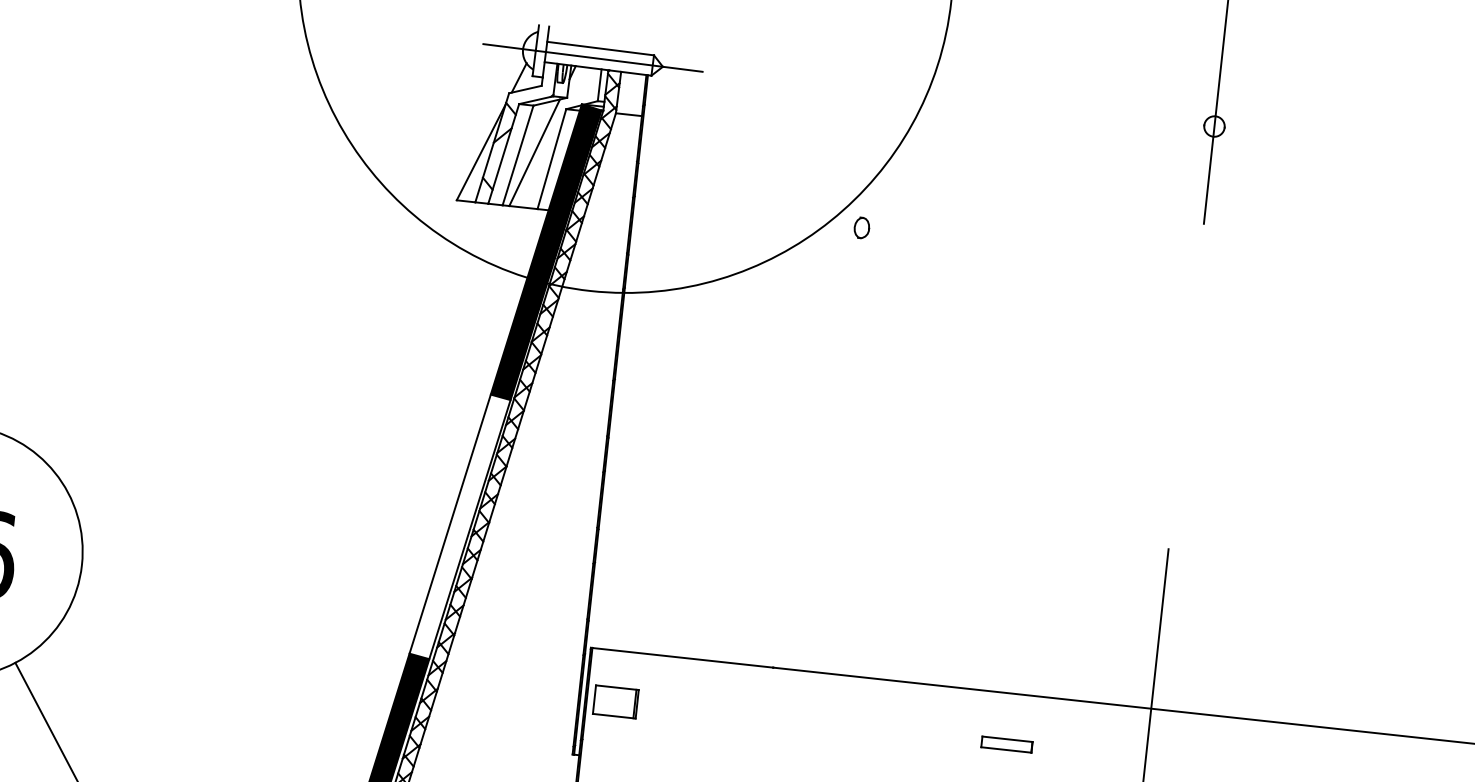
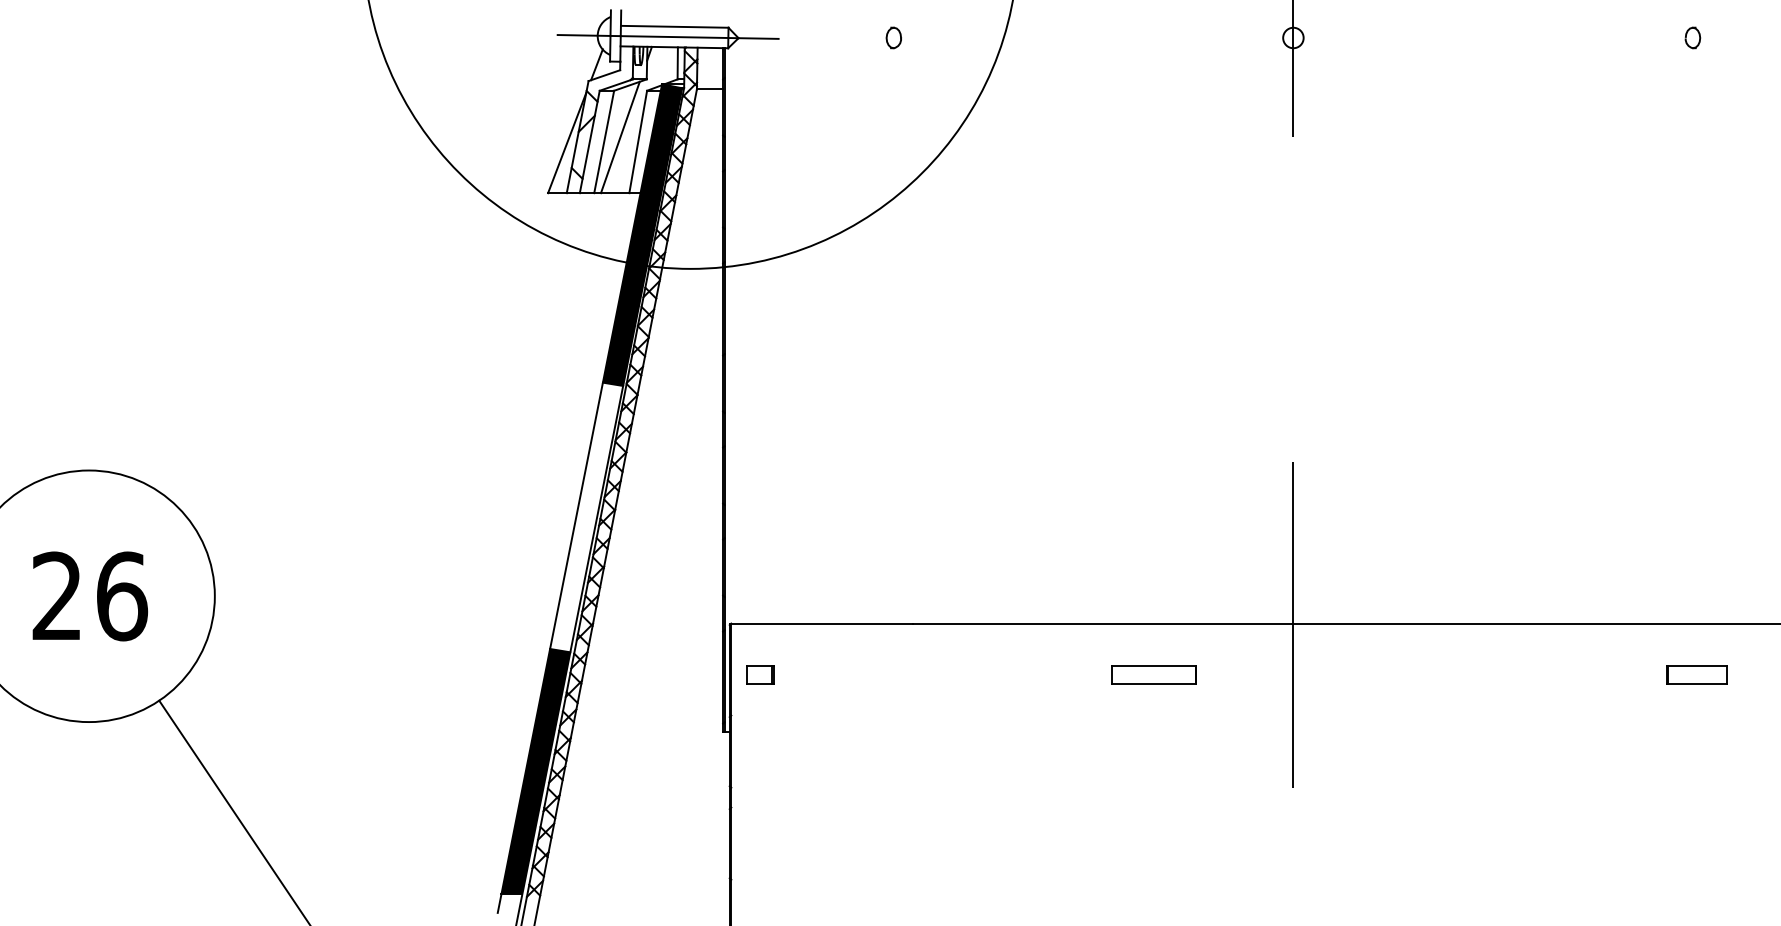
part: (861, 227) -> (893, 37), moved
part: (615, 701) -> (760, 674), size x0.62
part: (1006, 744) -> (1153, 674), size x1.67

